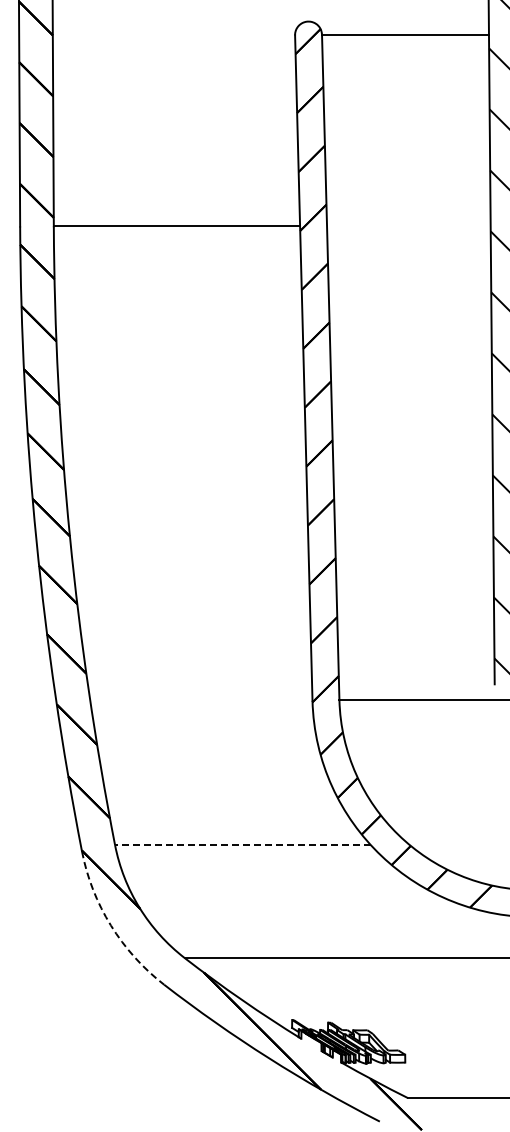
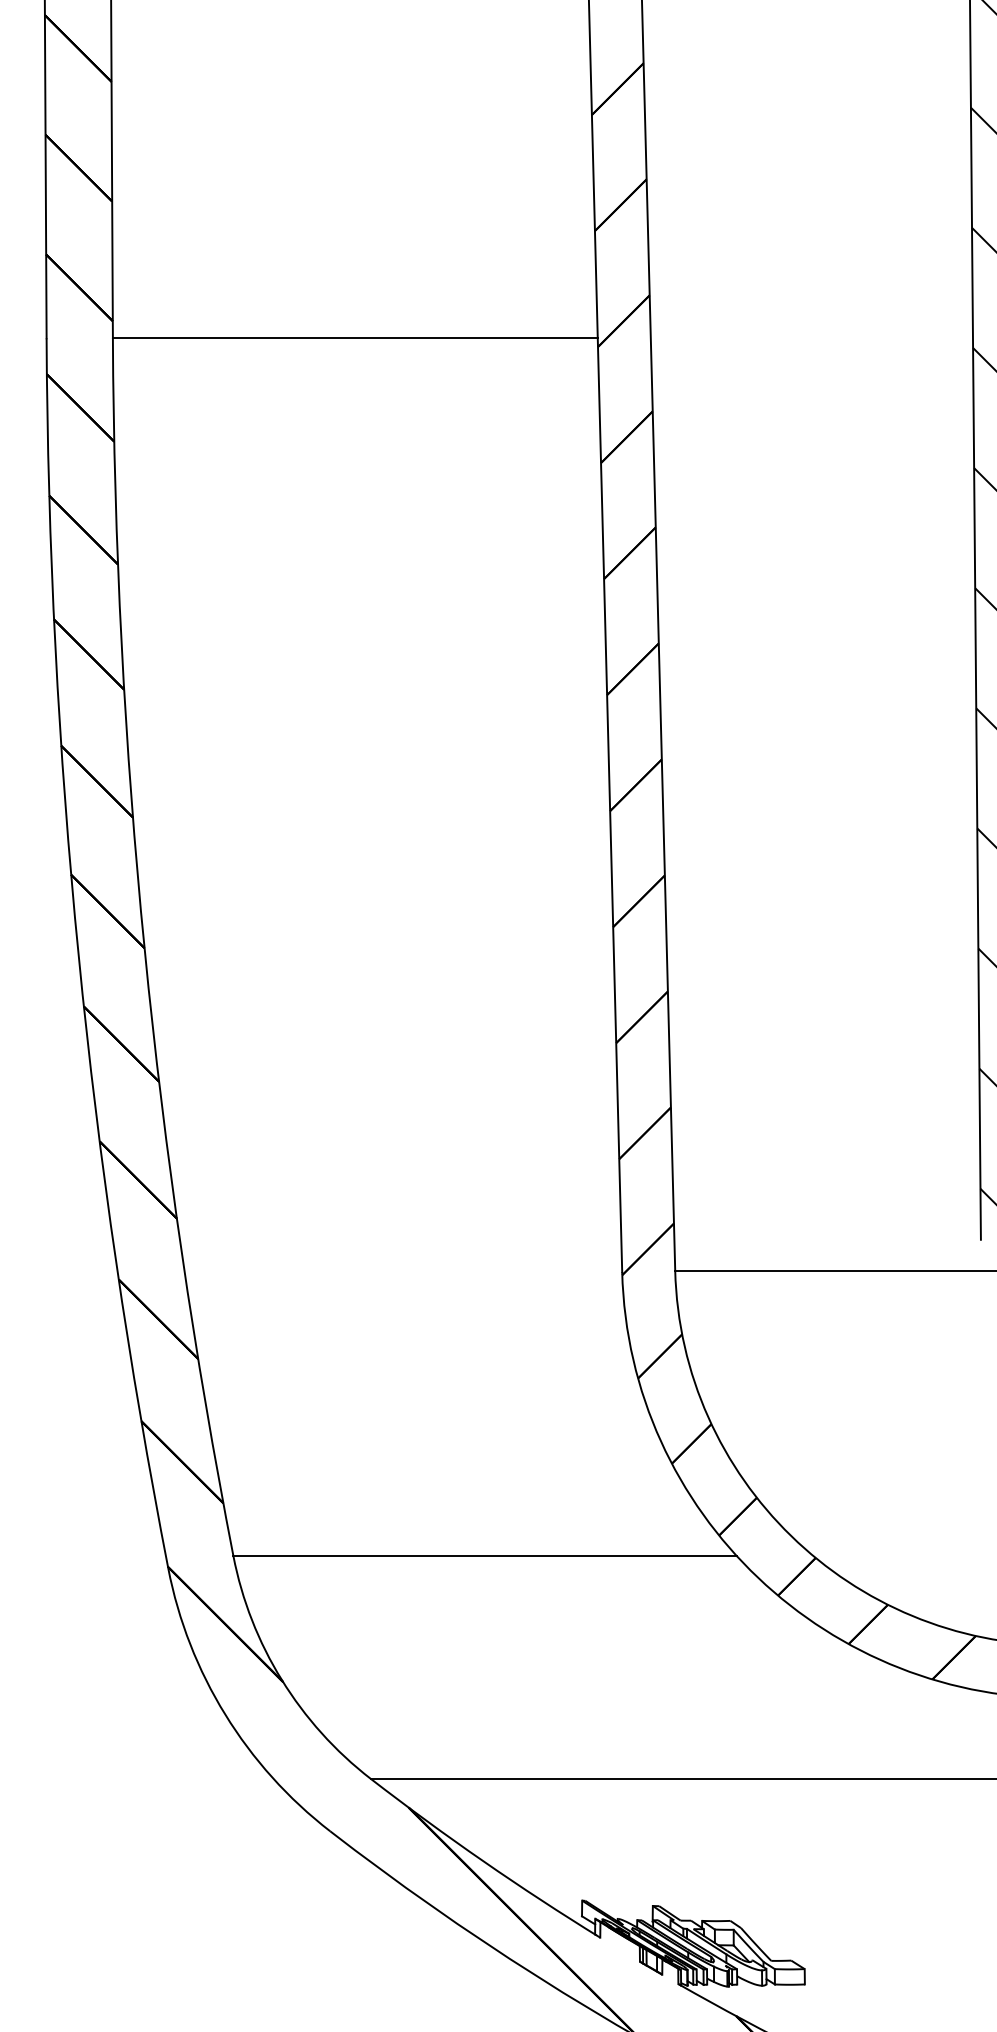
line: (242, 844) -> (484, 1555), dashed -> solid
arc: (110, 925) -> (224, 1714), dashed -> solid

